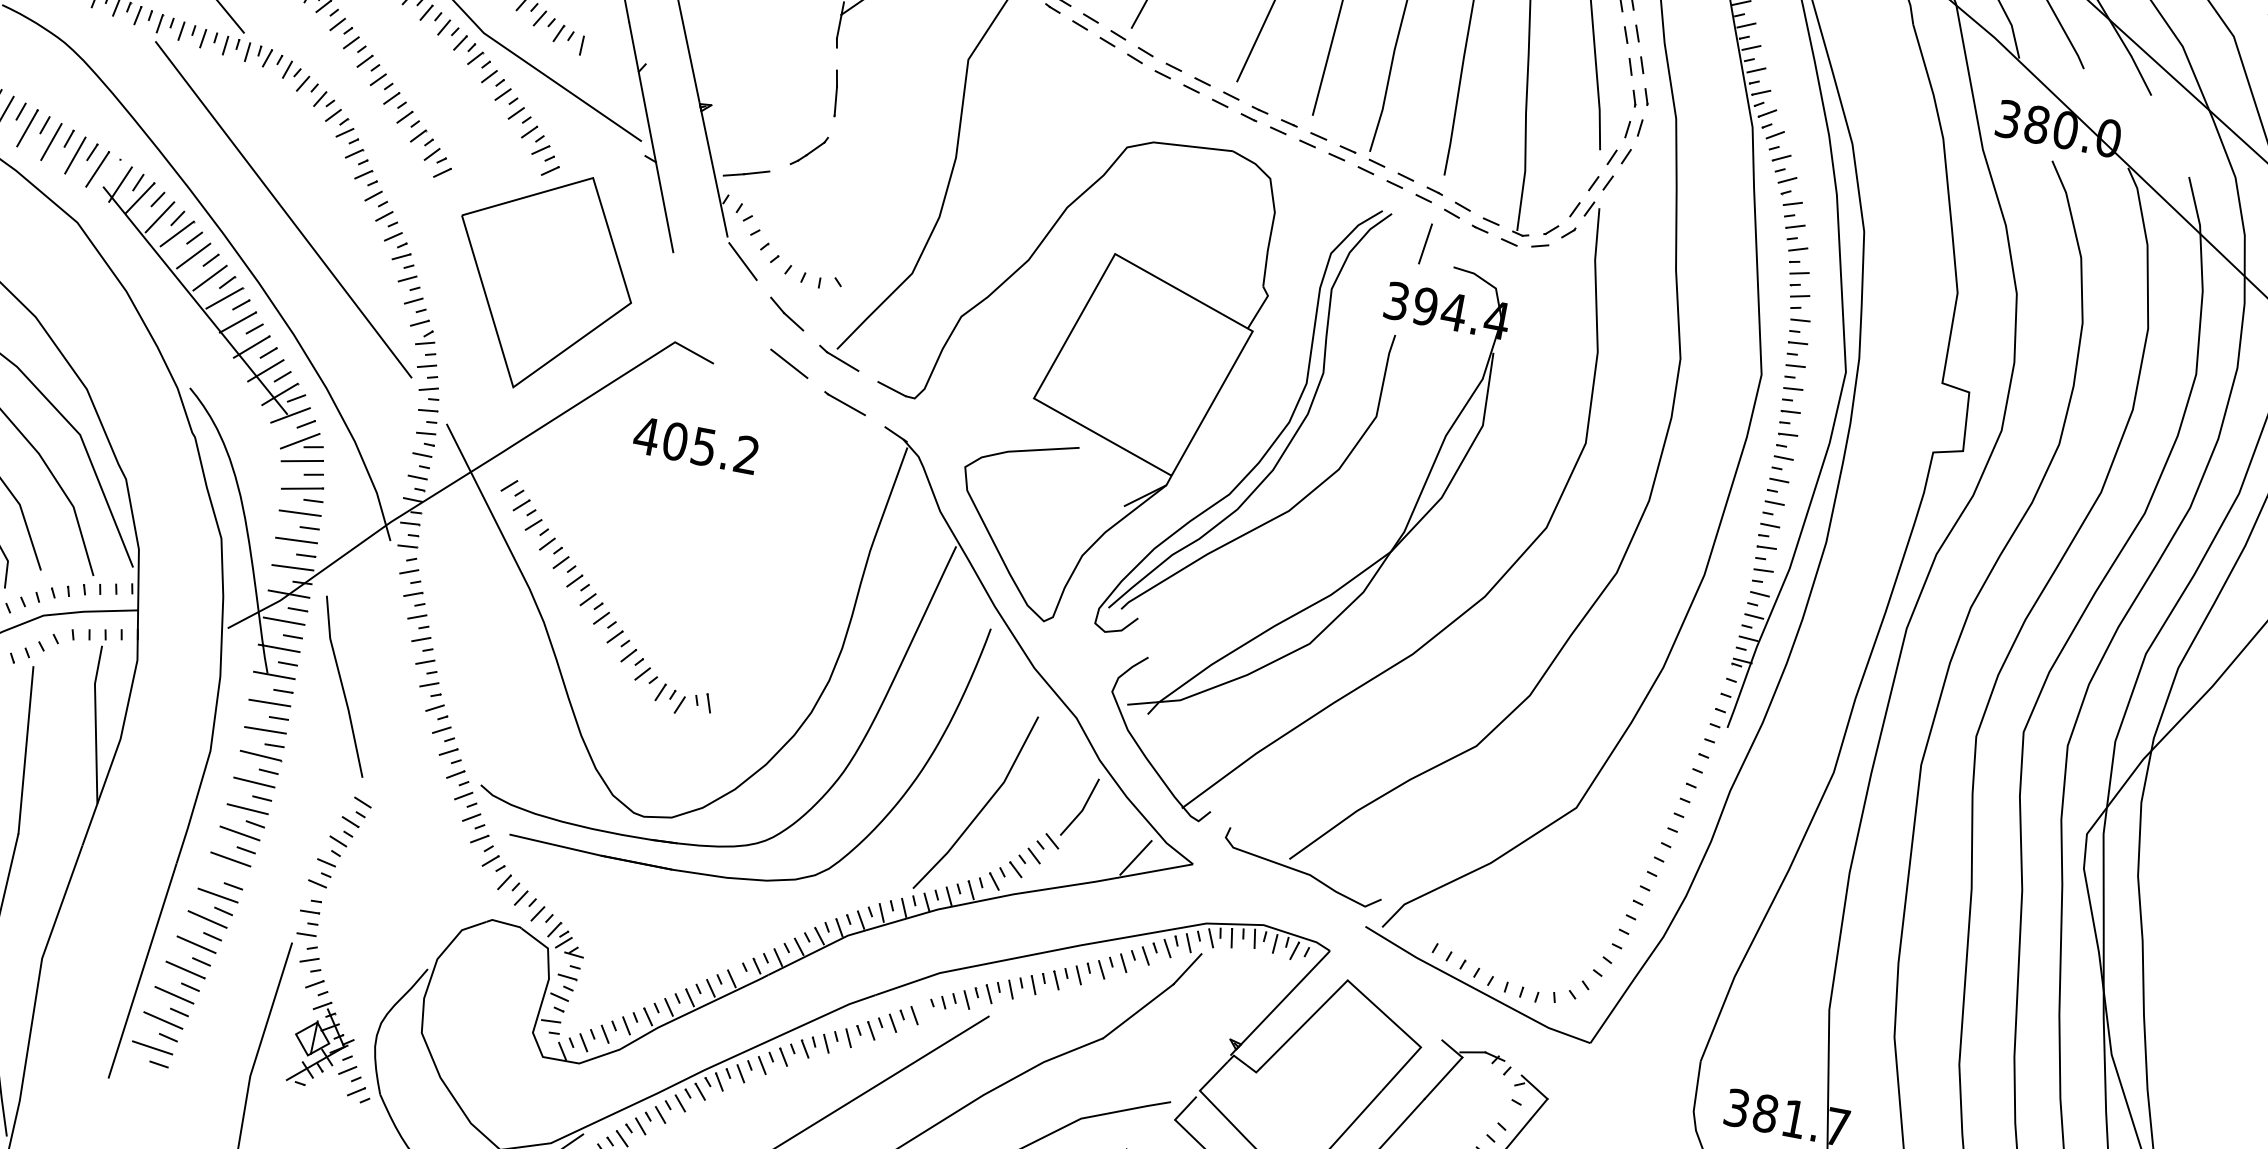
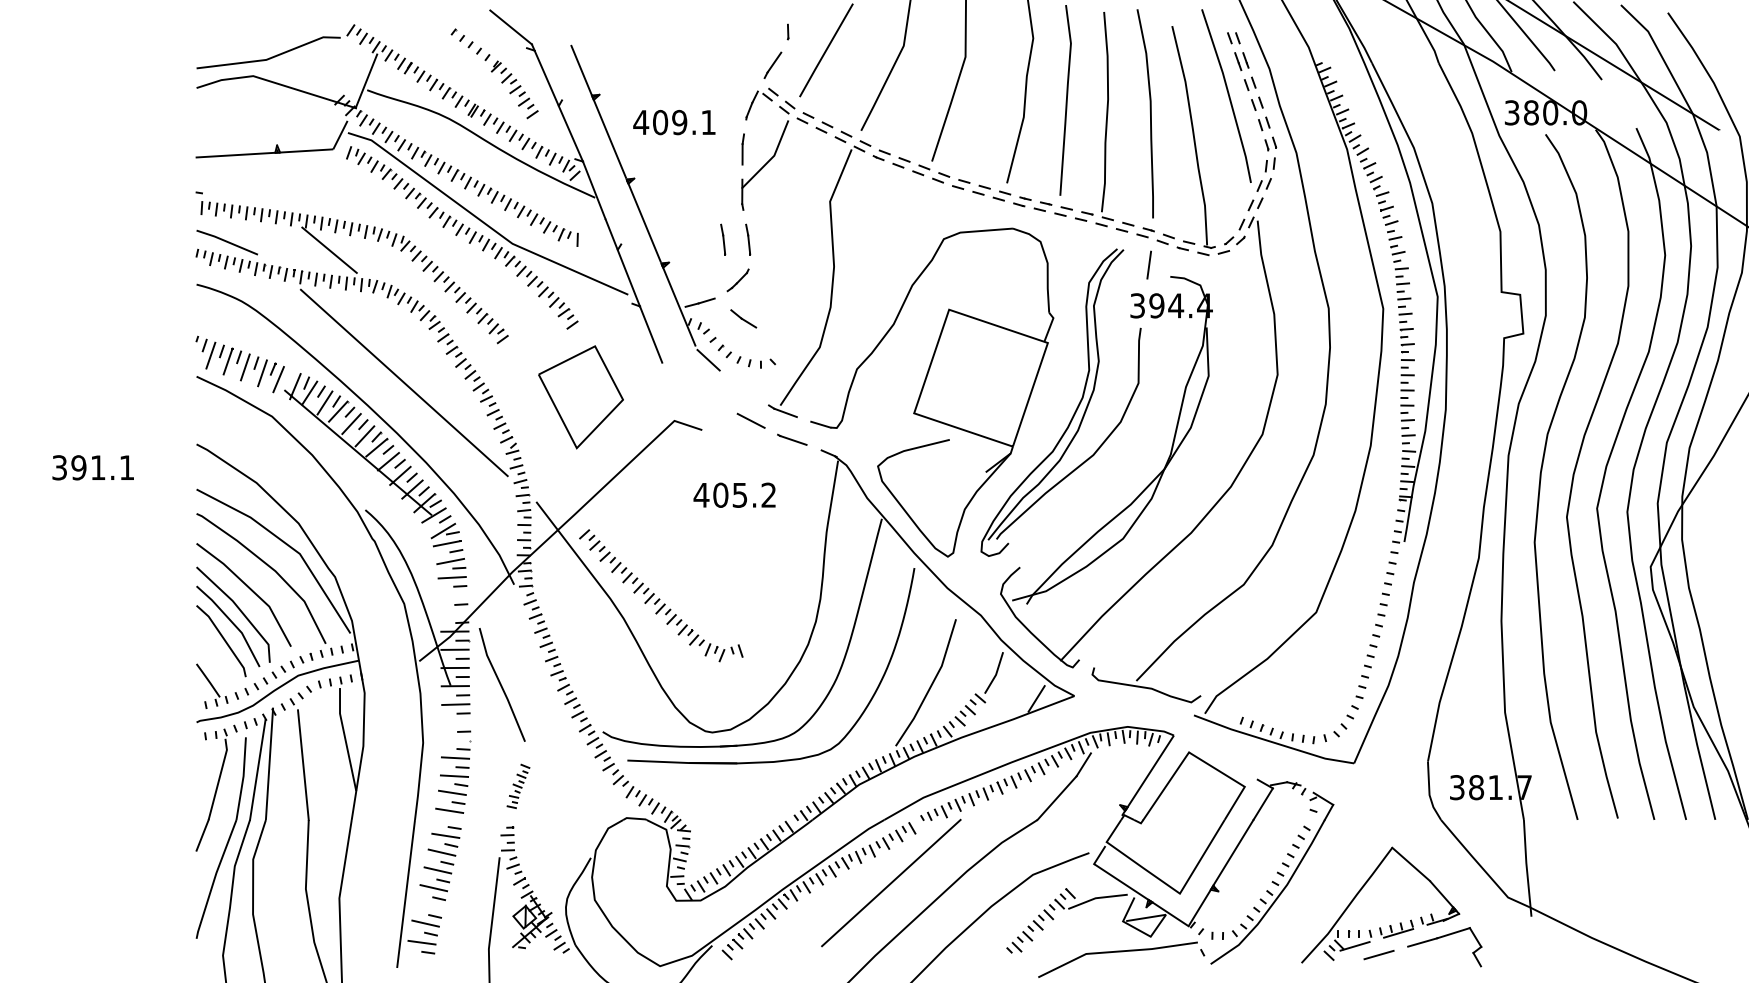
line: (799, 86) -> (723, 239), added
part: (541, 281) -> (580, 397), size x0.7
part: (786, 313) -> (743, 318), moved
text: (695, 444) -> (734, 494), moved
line: (295, 539) -> (452, 595), removed
line: (292, 566) -> (453, 613), removed
line: (264, 729) -> (455, 722), removed
line: (261, 755) -> (456, 739), removed
part: (340, 842) -> (518, 786), size x0.7
line: (174, 994) -> (429, 905), removed

